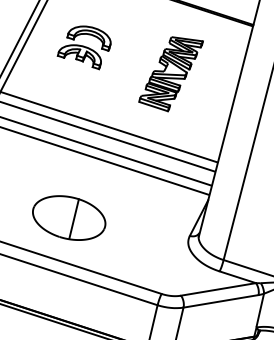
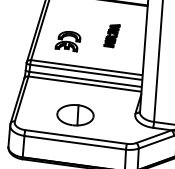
part: (83, 45) -> (67, 41), moved
part: (170, 71) -> (111, 35), size x0.6

